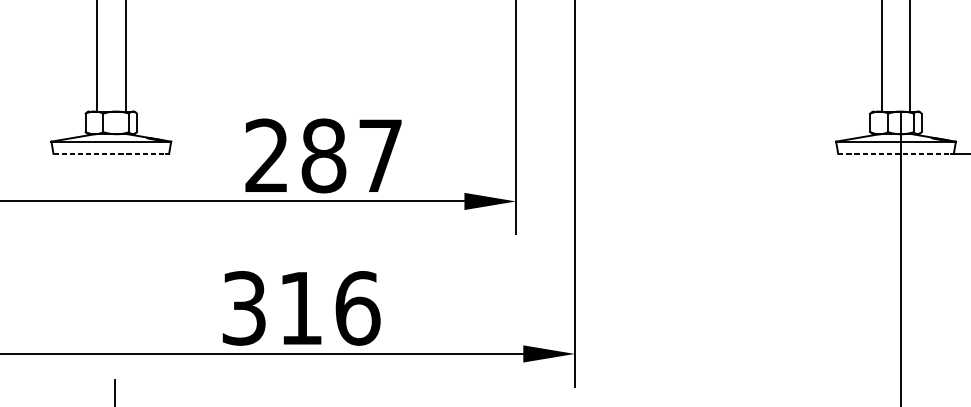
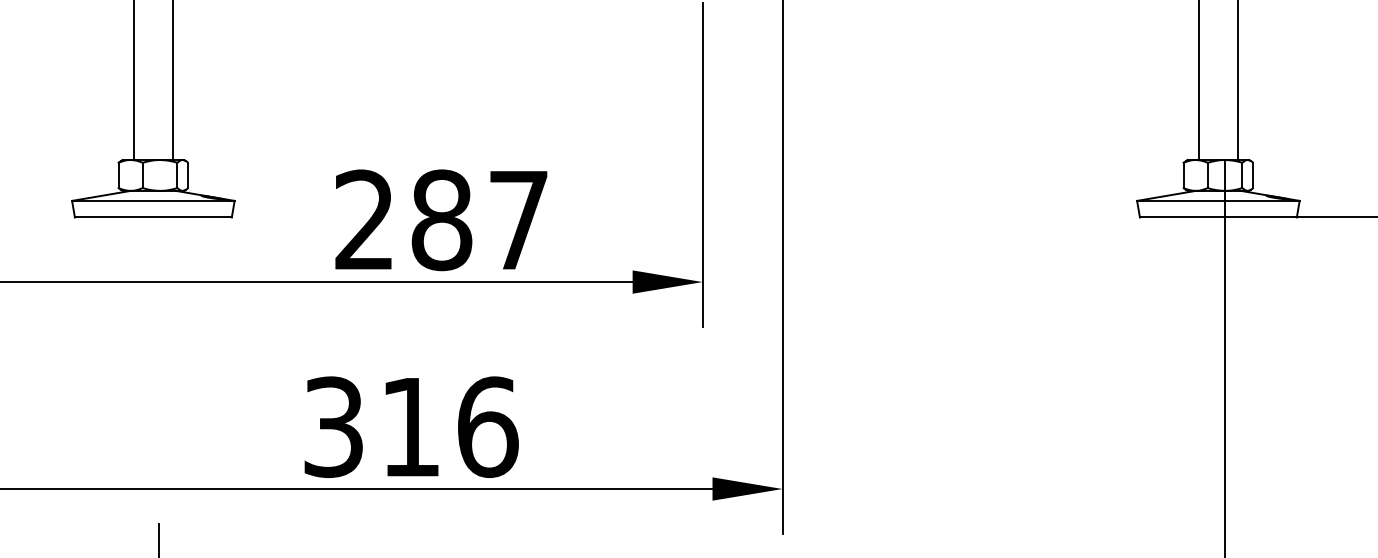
line: (109, 153) -> (151, 217), dashed -> solid
line: (894, 153) -> (1216, 217), dashed -> solid

